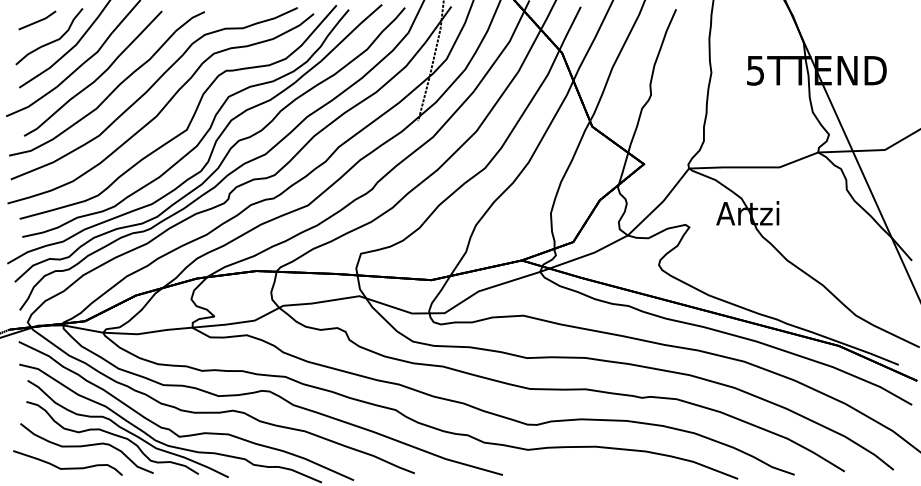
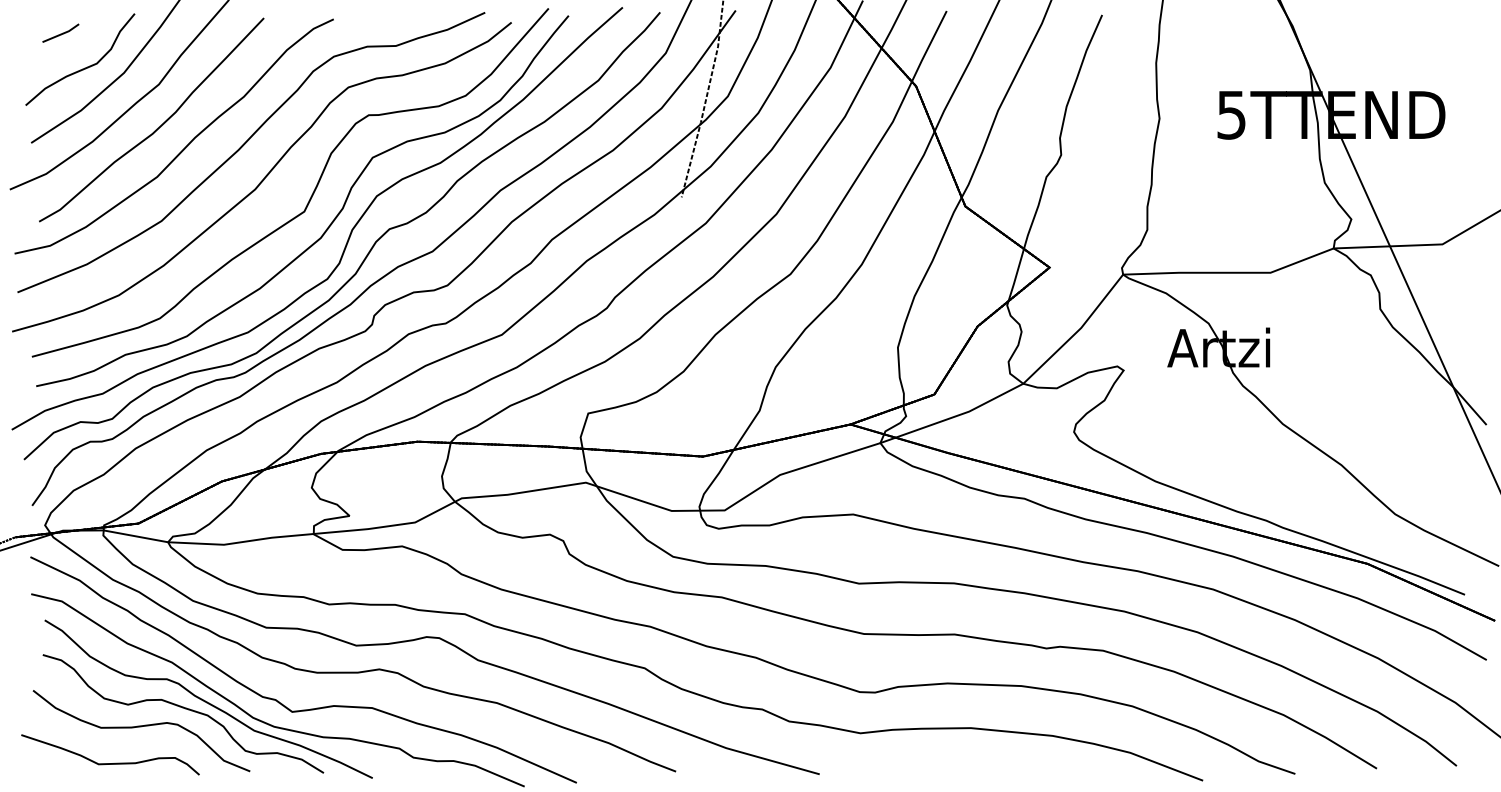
part: (37, 20) -> (60, 33), size x0.6

